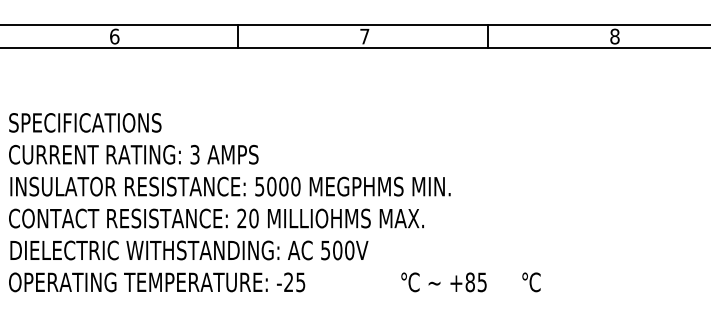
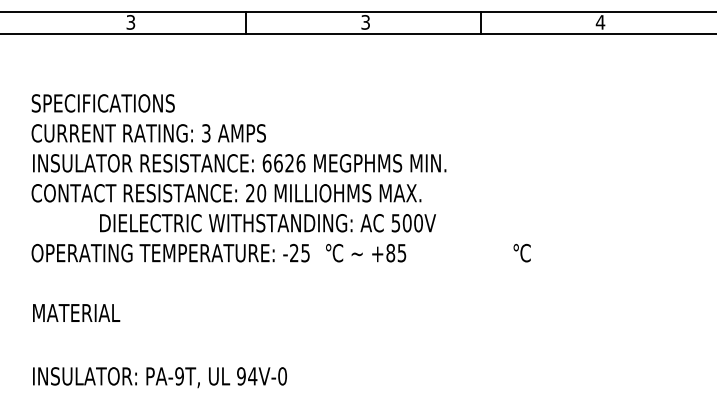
text: (114, 36) -> (130, 22), 6 -> 3
text: (364, 36) -> (365, 22), 7 -> 3
text: (614, 36) -> (600, 22), 8 -> 4
text: (277, 186) -> (283, 163), 5000 -> 6626
text: (188, 250) -> (267, 223), moved
text: (444, 282) -> (366, 253), moved

